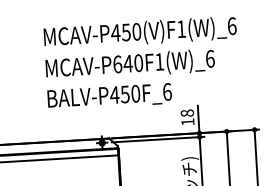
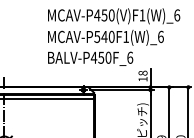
text: (117, 63) -> (97, 36), MCAV-P640F1(W)_6 -> MCAV-P540F1(W)_6

